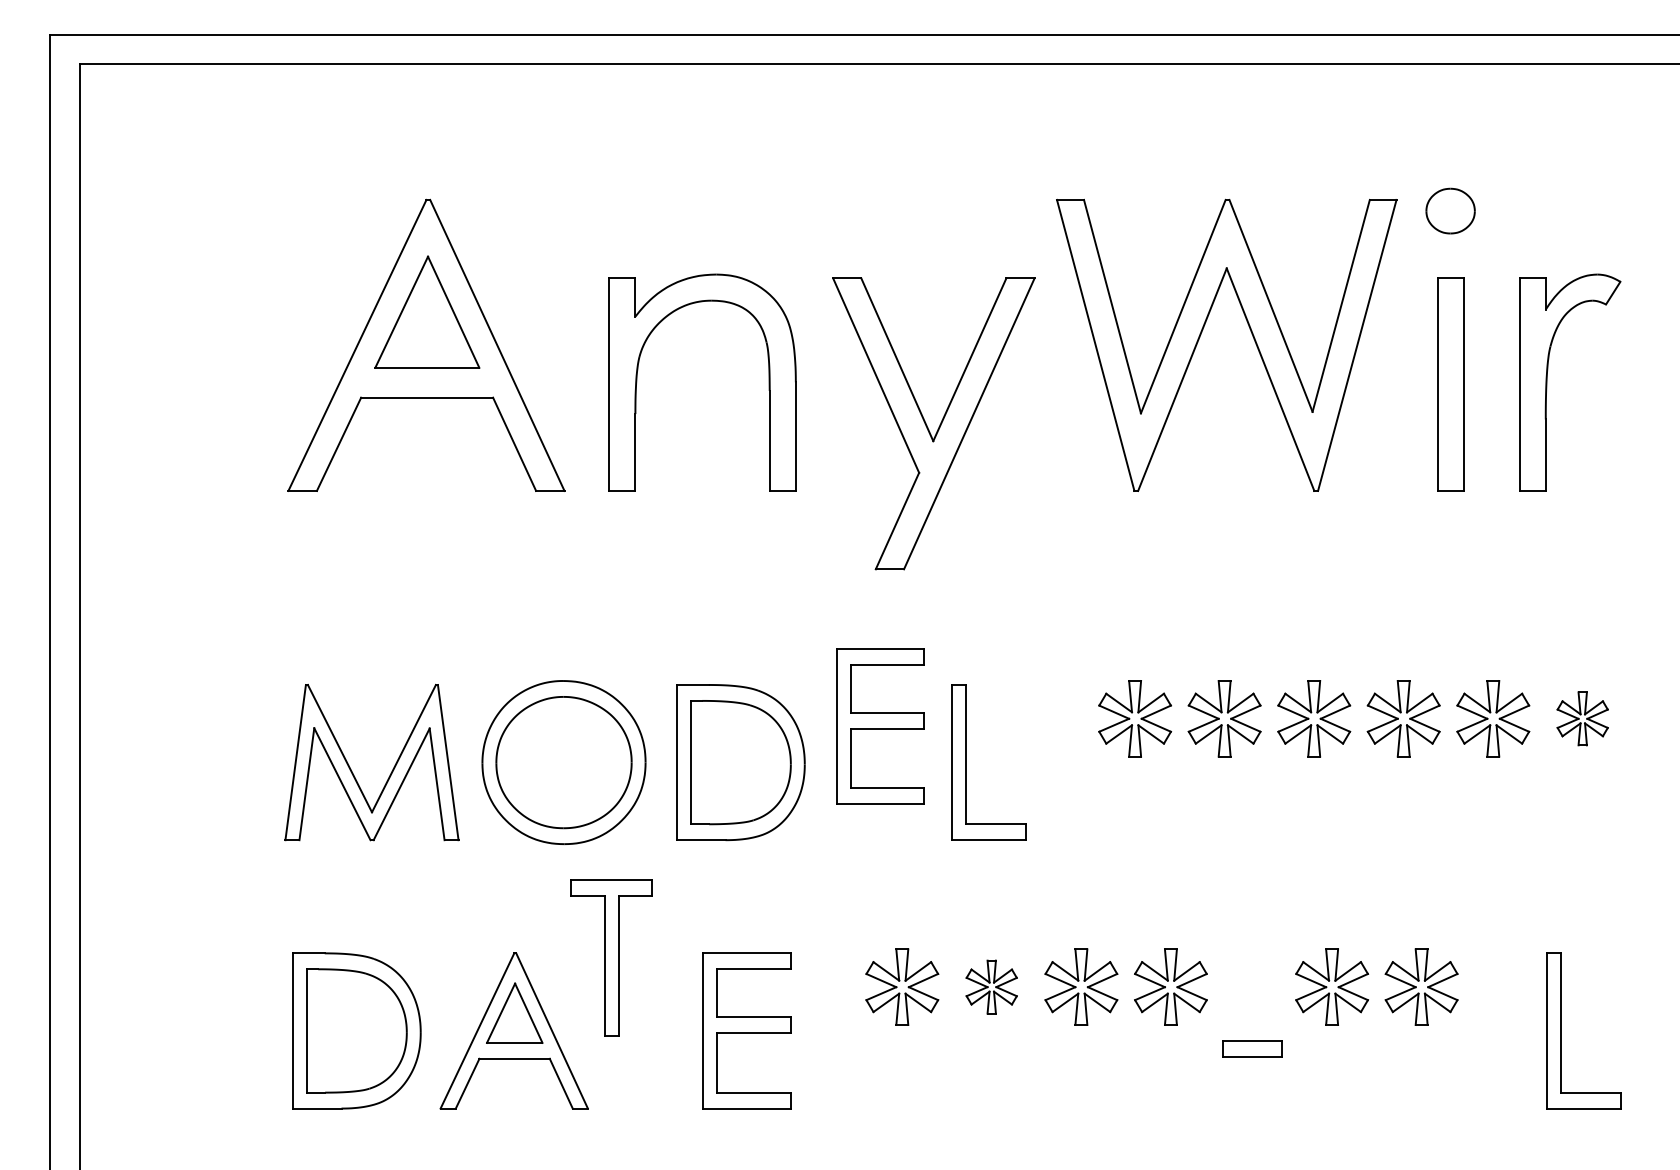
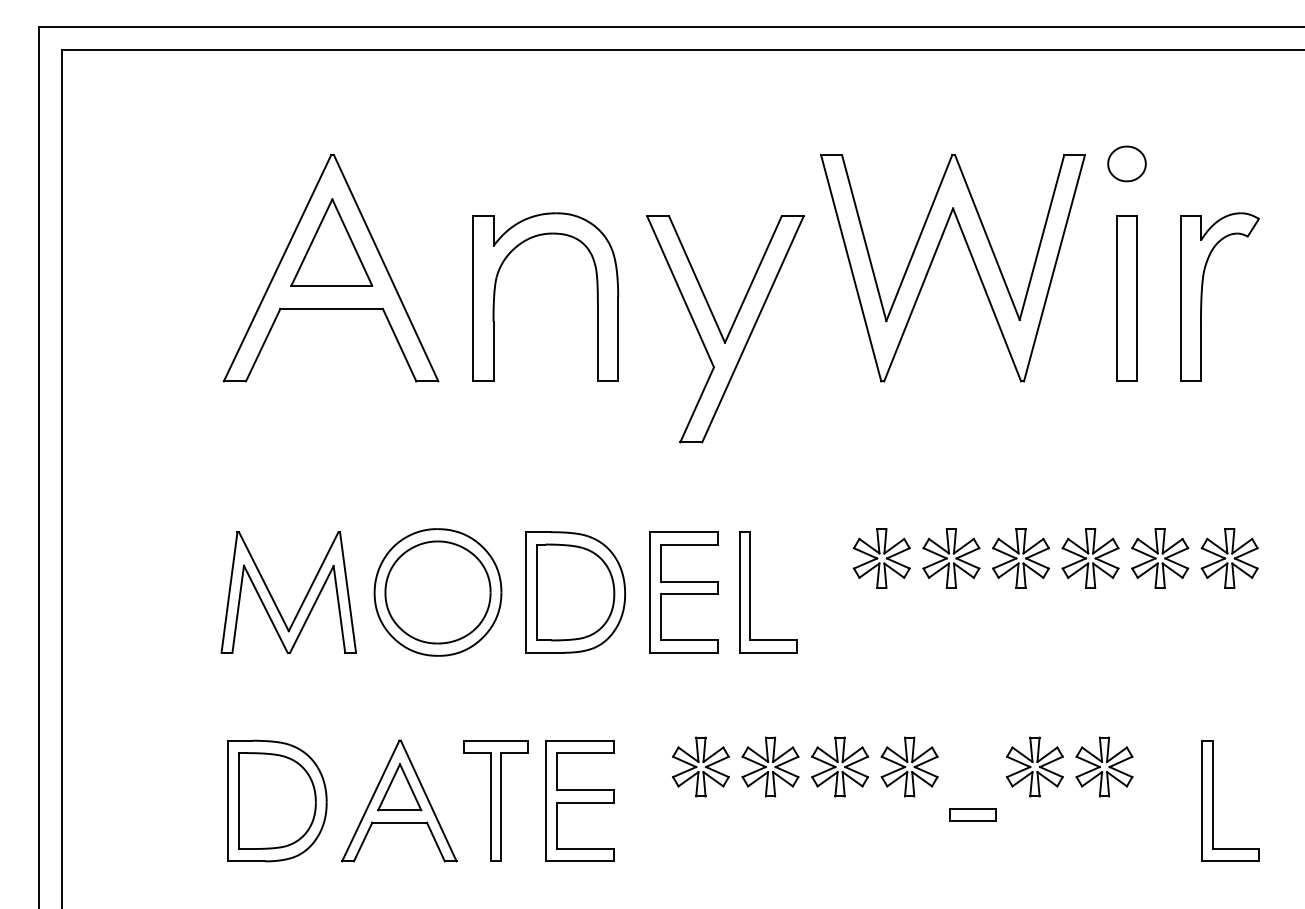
part: (1582, 718) -> (1229, 558), size x1.43
part: (880, 726) -> (683, 592), moved
part: (611, 957) -> (495, 800), moved
part: (991, 986) -> (770, 766), size x1.43

